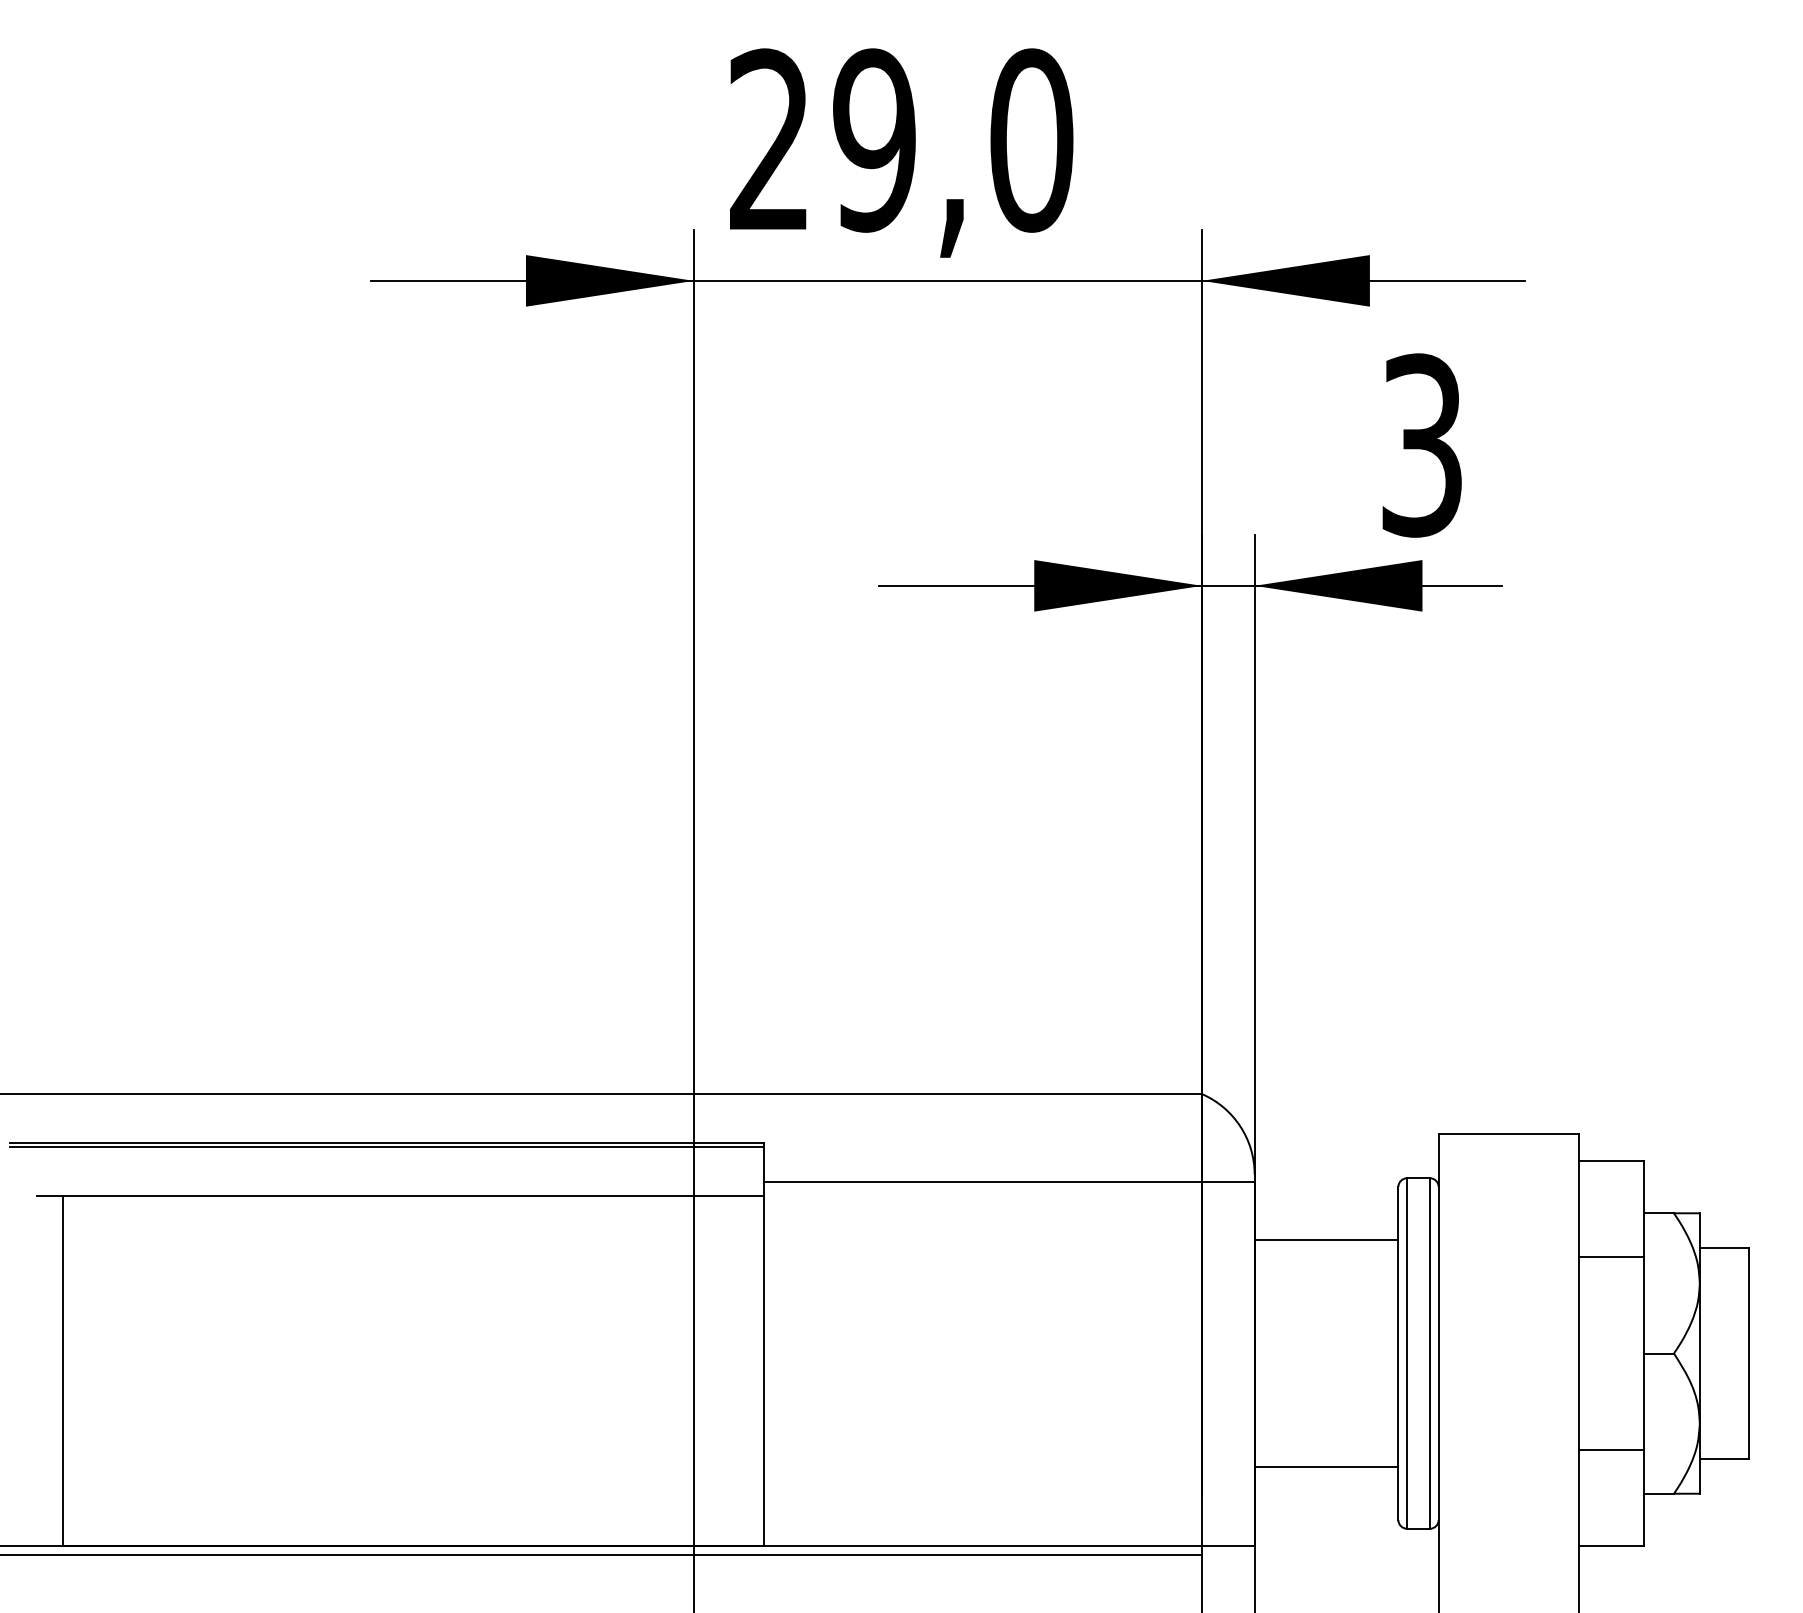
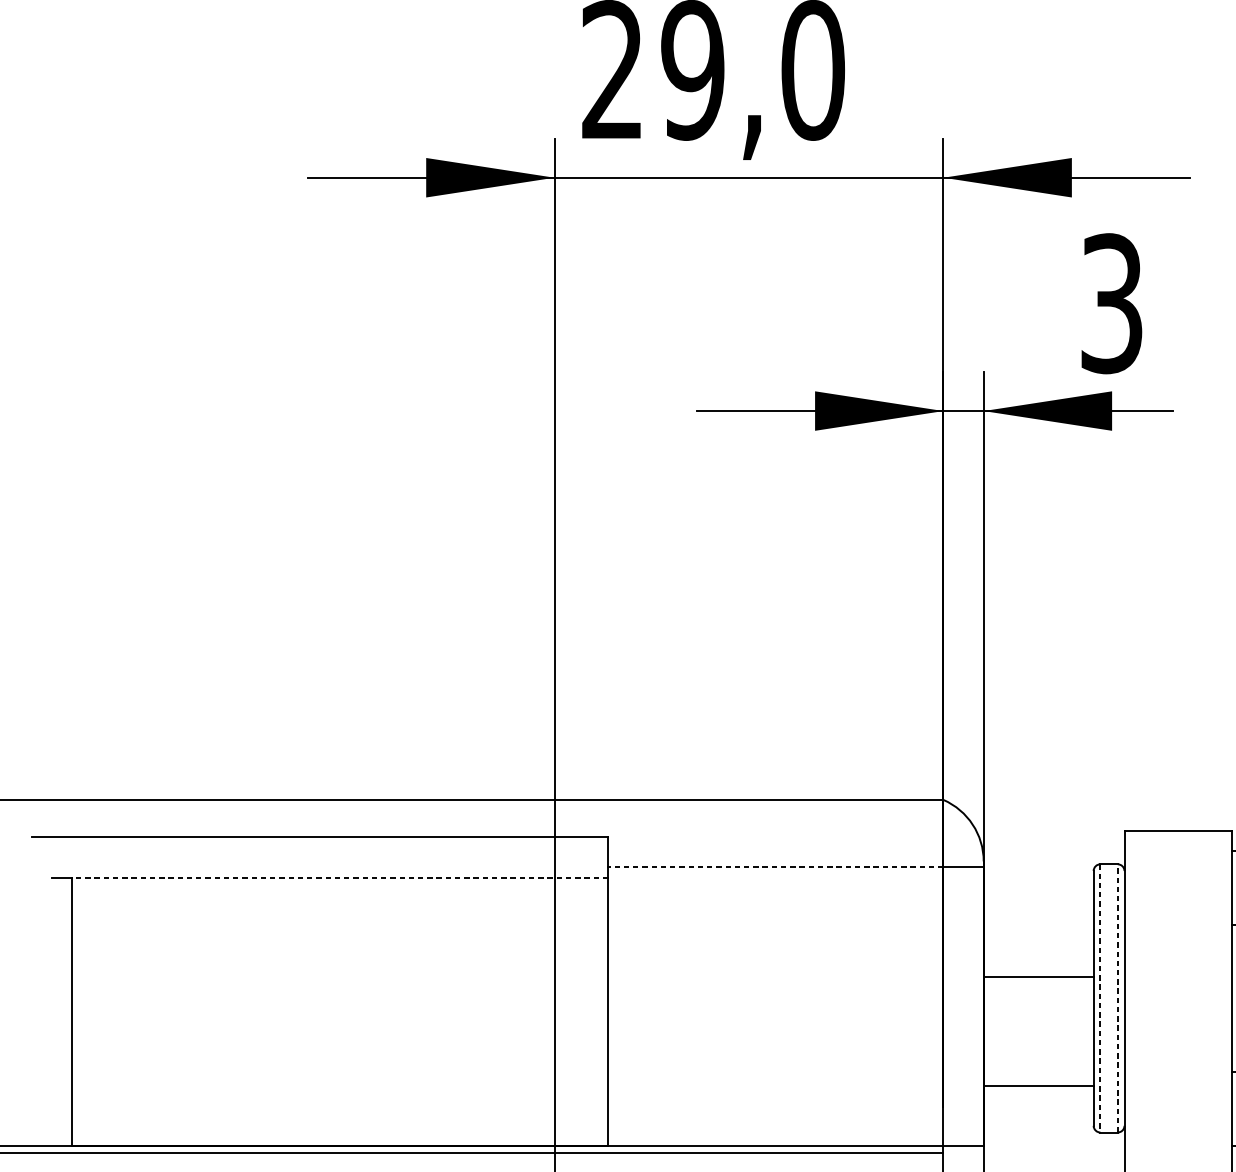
line: (386, 1146) -> (319, 840), removed
line: (982, 1181) -> (775, 866), solid -> dashed
line: (413, 1195) -> (340, 877), solid -> dashed
line: (1326, 1239) -> (1038, 976), moved
line: (1429, 1353) -> (1117, 998), solid -> dashed
line: (1407, 1354) -> (1100, 999), solid -> dashed

